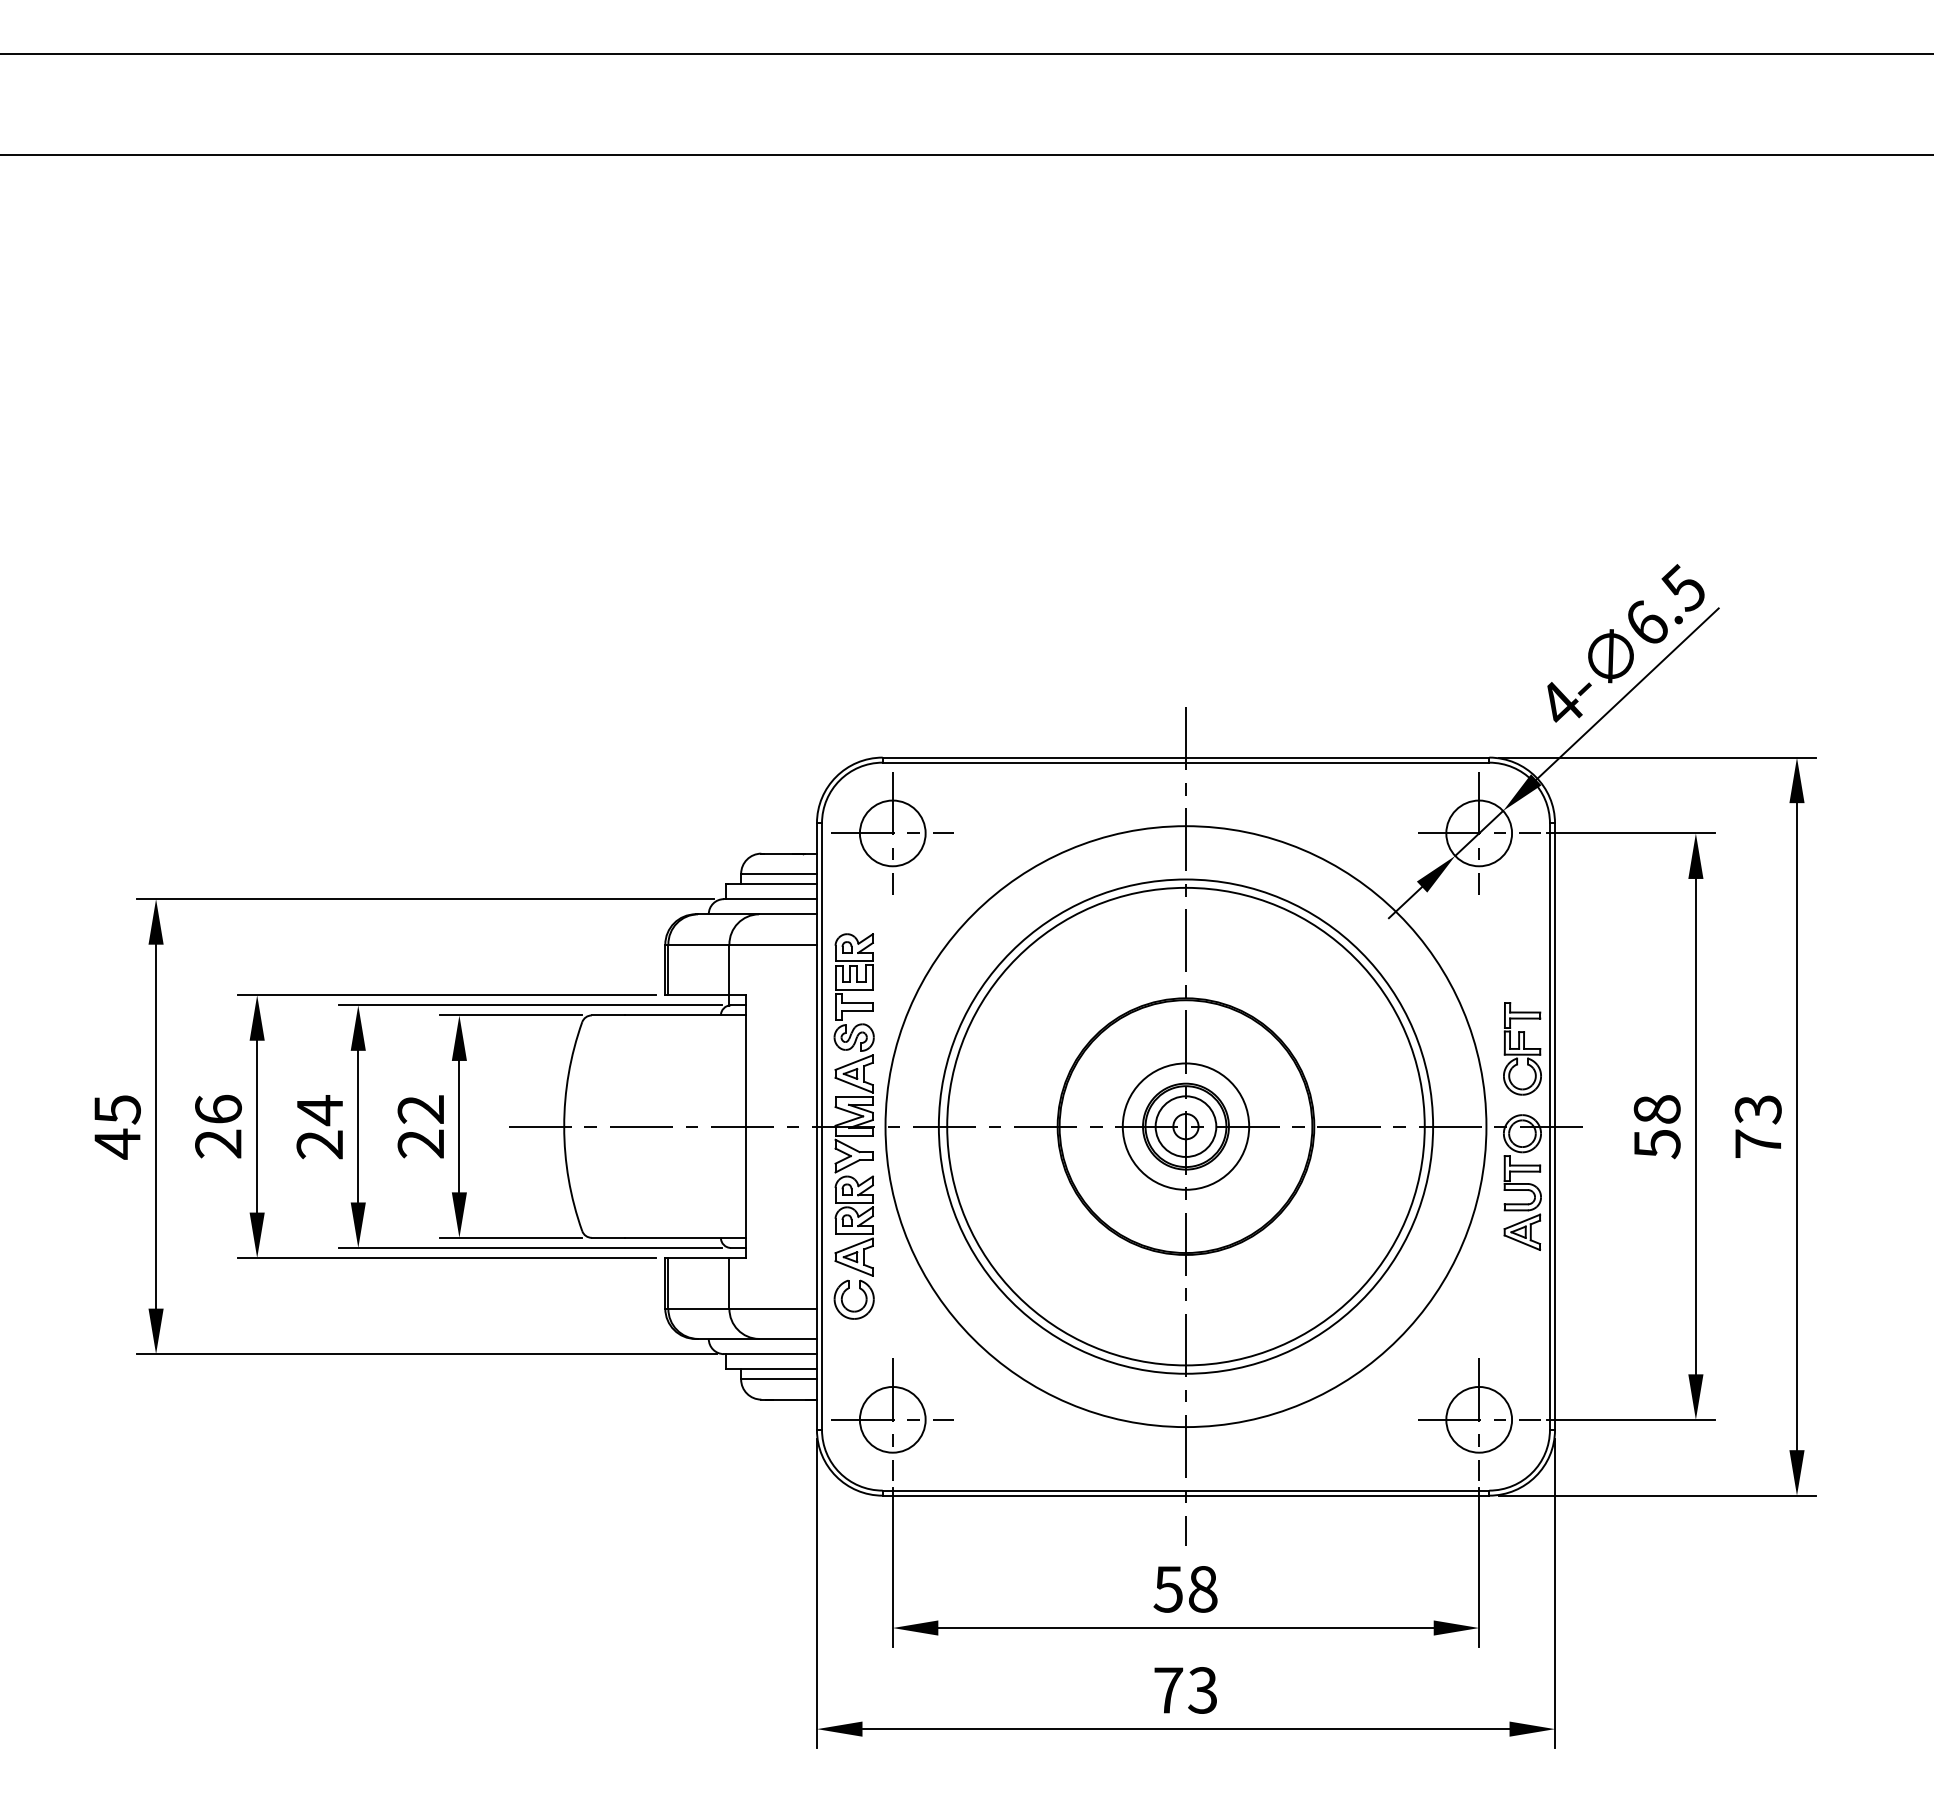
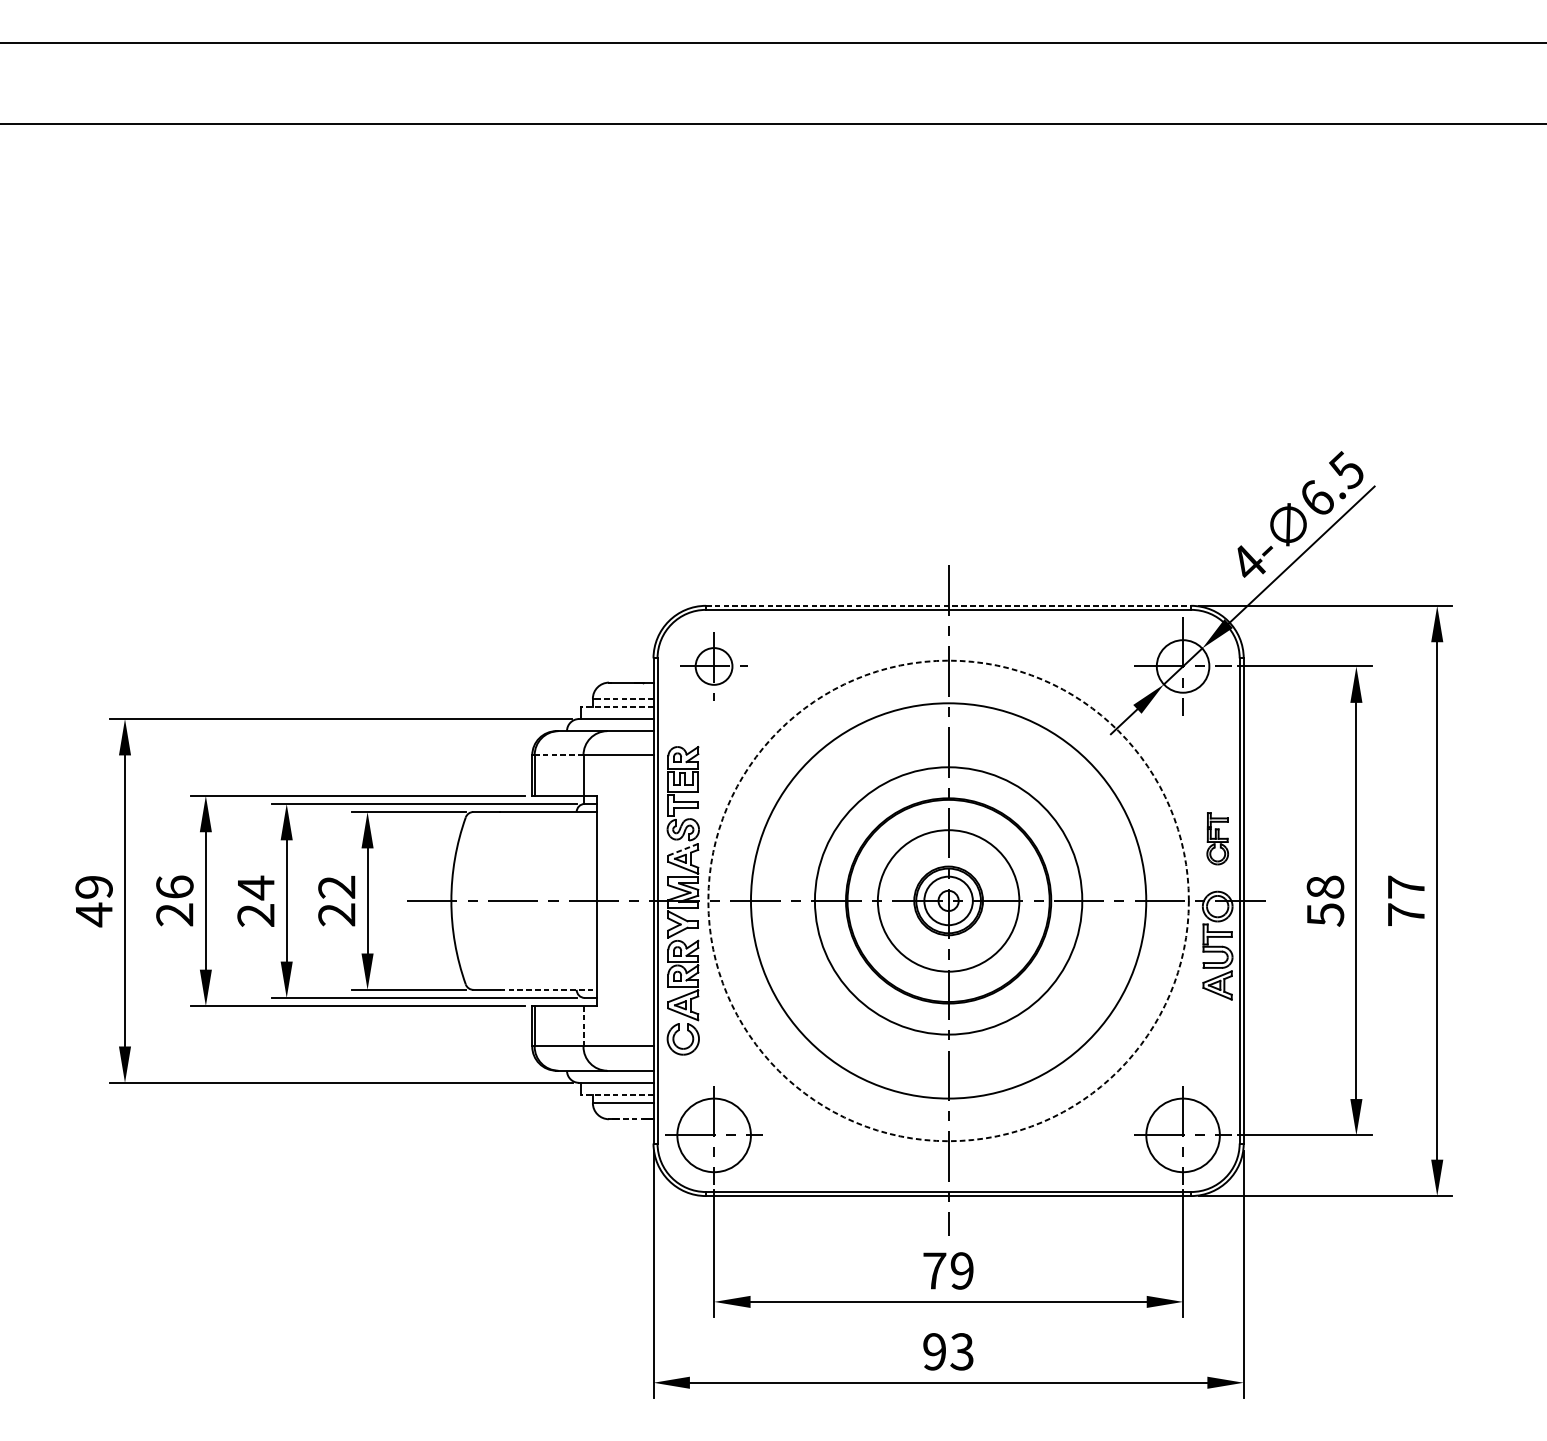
line: (1186, 757) -> (949, 605), solid -> dashed
part: (892, 833) -> (713, 666), size x0.7
line: (779, 873) -> (623, 698), solid -> dashed
line: (772, 883) -> (617, 706), solid -> dashed
line: (698, 944) -> (558, 755), solid -> dashed
part: (1522, 1048) -> (1217, 838), size x0.7
line: (854, 1062) -> (683, 849), solid -> dashed
text: (117, 1109) -> (94, 887), 45 -> 49
text: (1757, 1109) -> (1405, 887), 73 -> 77
circle: (1185, 1126) -> (948, 900), size x0.7
circle: (1185, 1126) -> (948, 900), size x1.4
circle: (1185, 1126) -> (948, 900), solid -> dashed
line: (685, 1237) -> (548, 989), solid -> dashed
line: (729, 1283) -> (583, 1026), solid -> dashed
line: (770, 1369) -> (616, 1095), solid -> dashed
line: (790, 1399) -> (632, 1119), solid -> dashed
circle: (892, 1419) -> (713, 1135), size x1.4
circle: (1479, 1419) -> (1183, 1135), size x1.4
text: (1185, 1588) -> (948, 1270), 58 -> 79
text: (1168, 1690) -> (934, 1351), 73 -> 93

